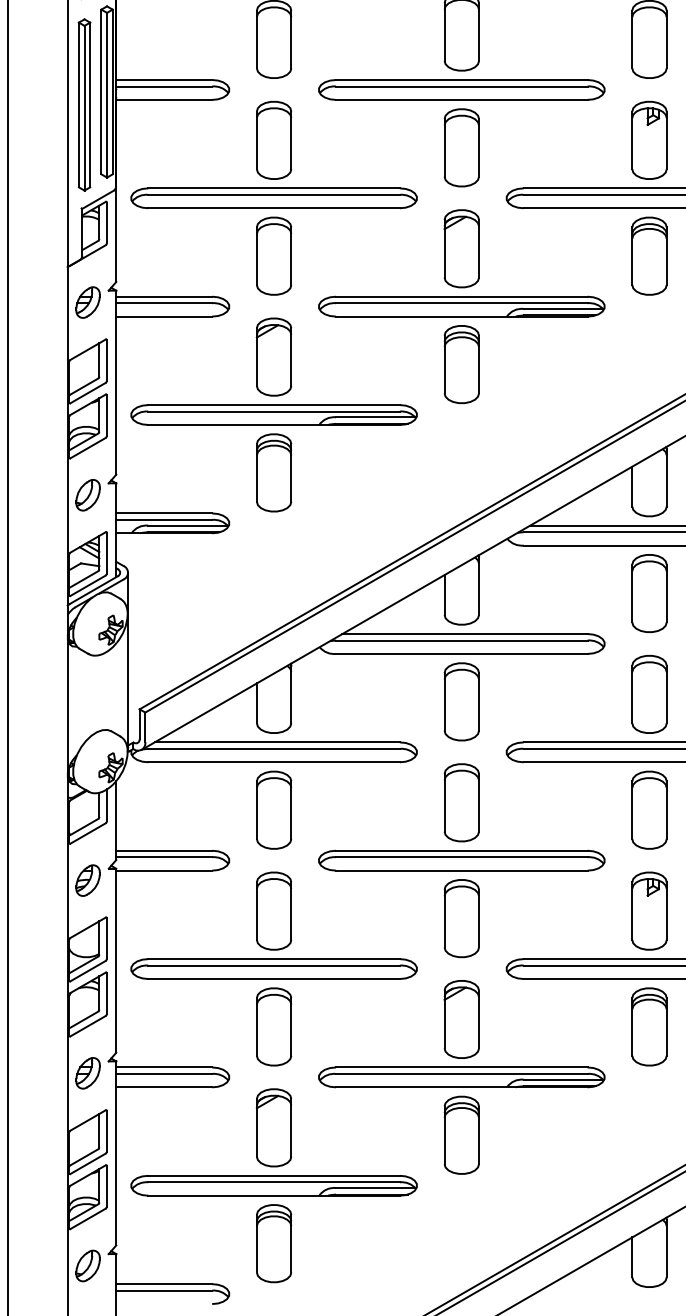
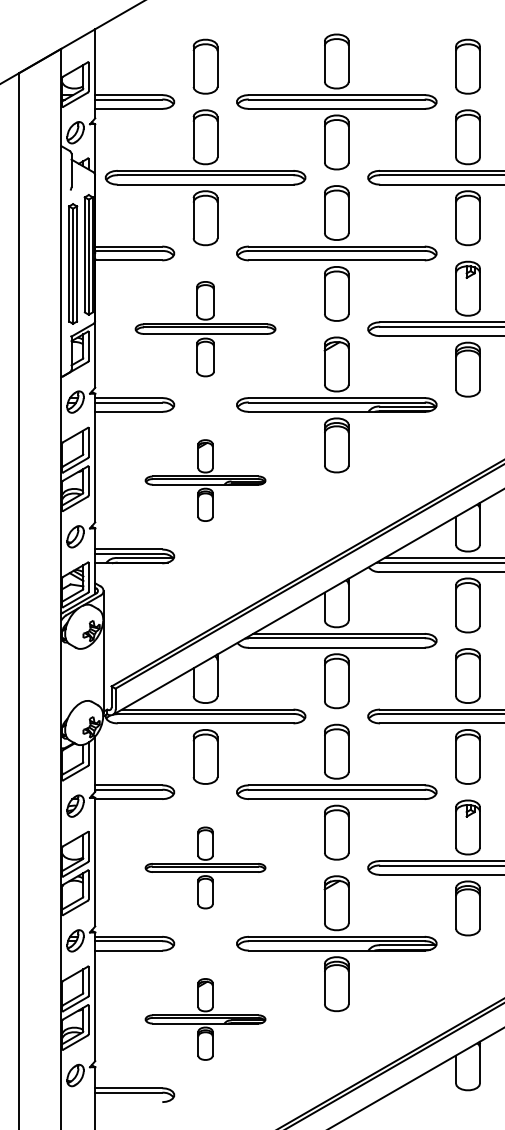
part: (273, 197) -> (205, 328), size x0.7
part: (273, 414) -> (205, 480), size x0.6
part: (273, 968) -> (205, 867), size x0.6
part: (273, 1185) -> (205, 1019), size x0.6

